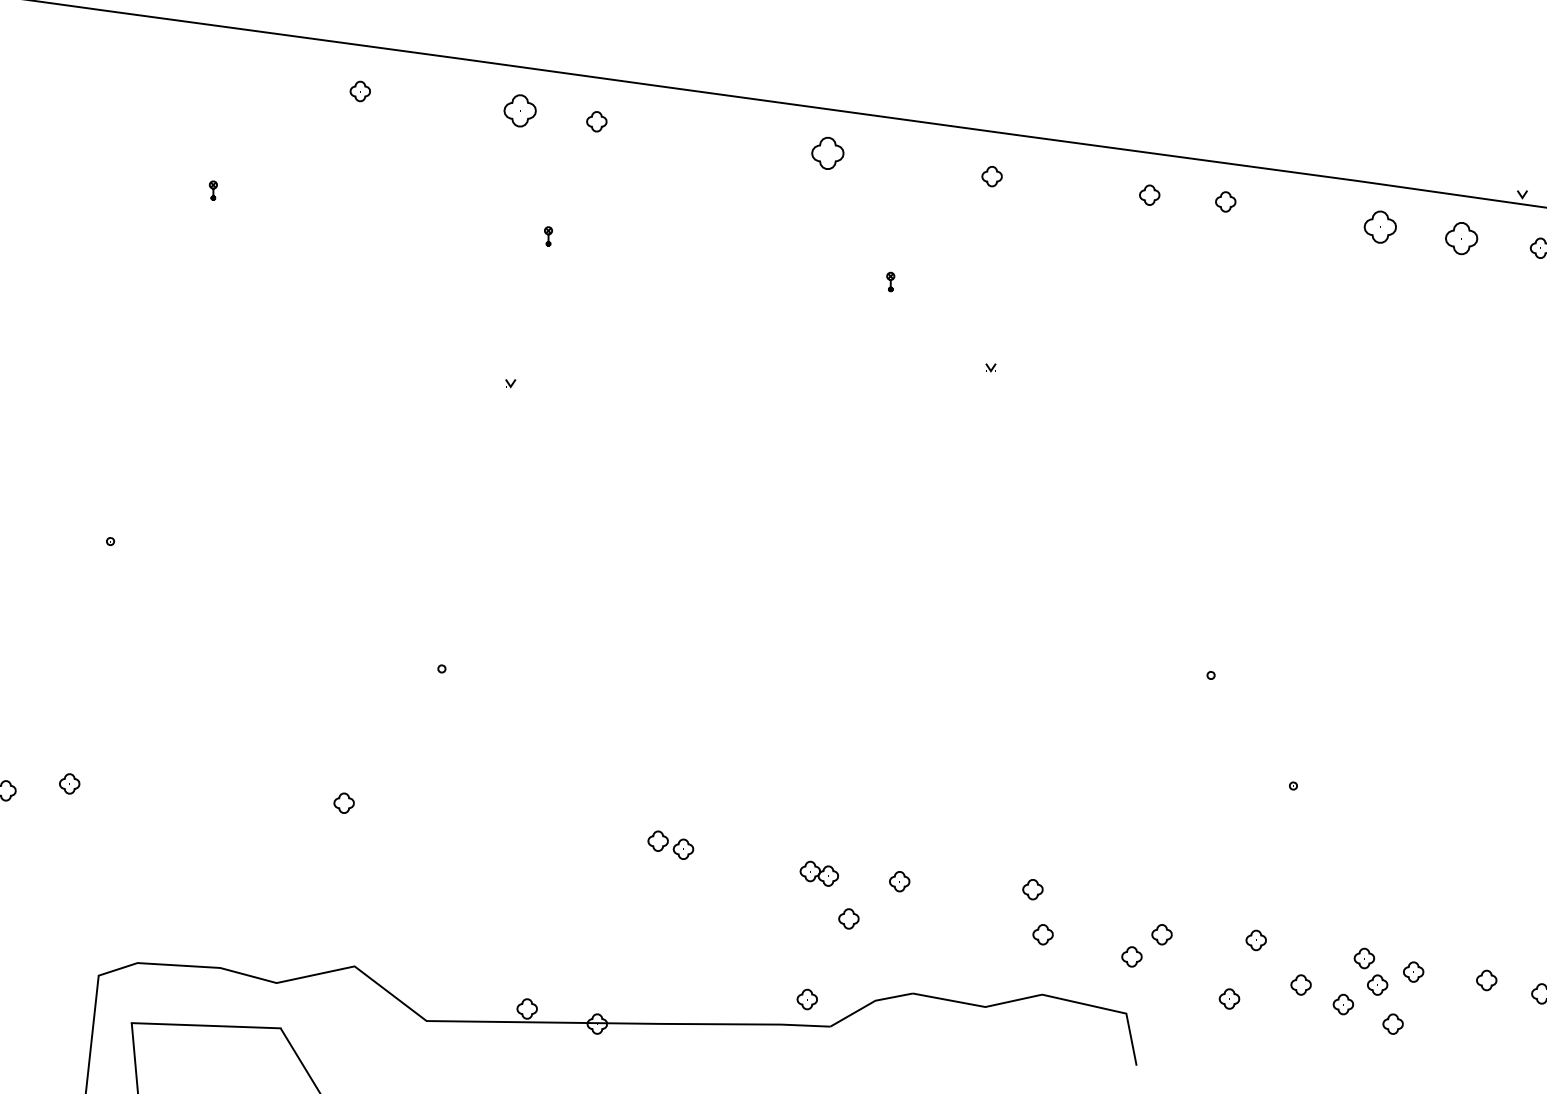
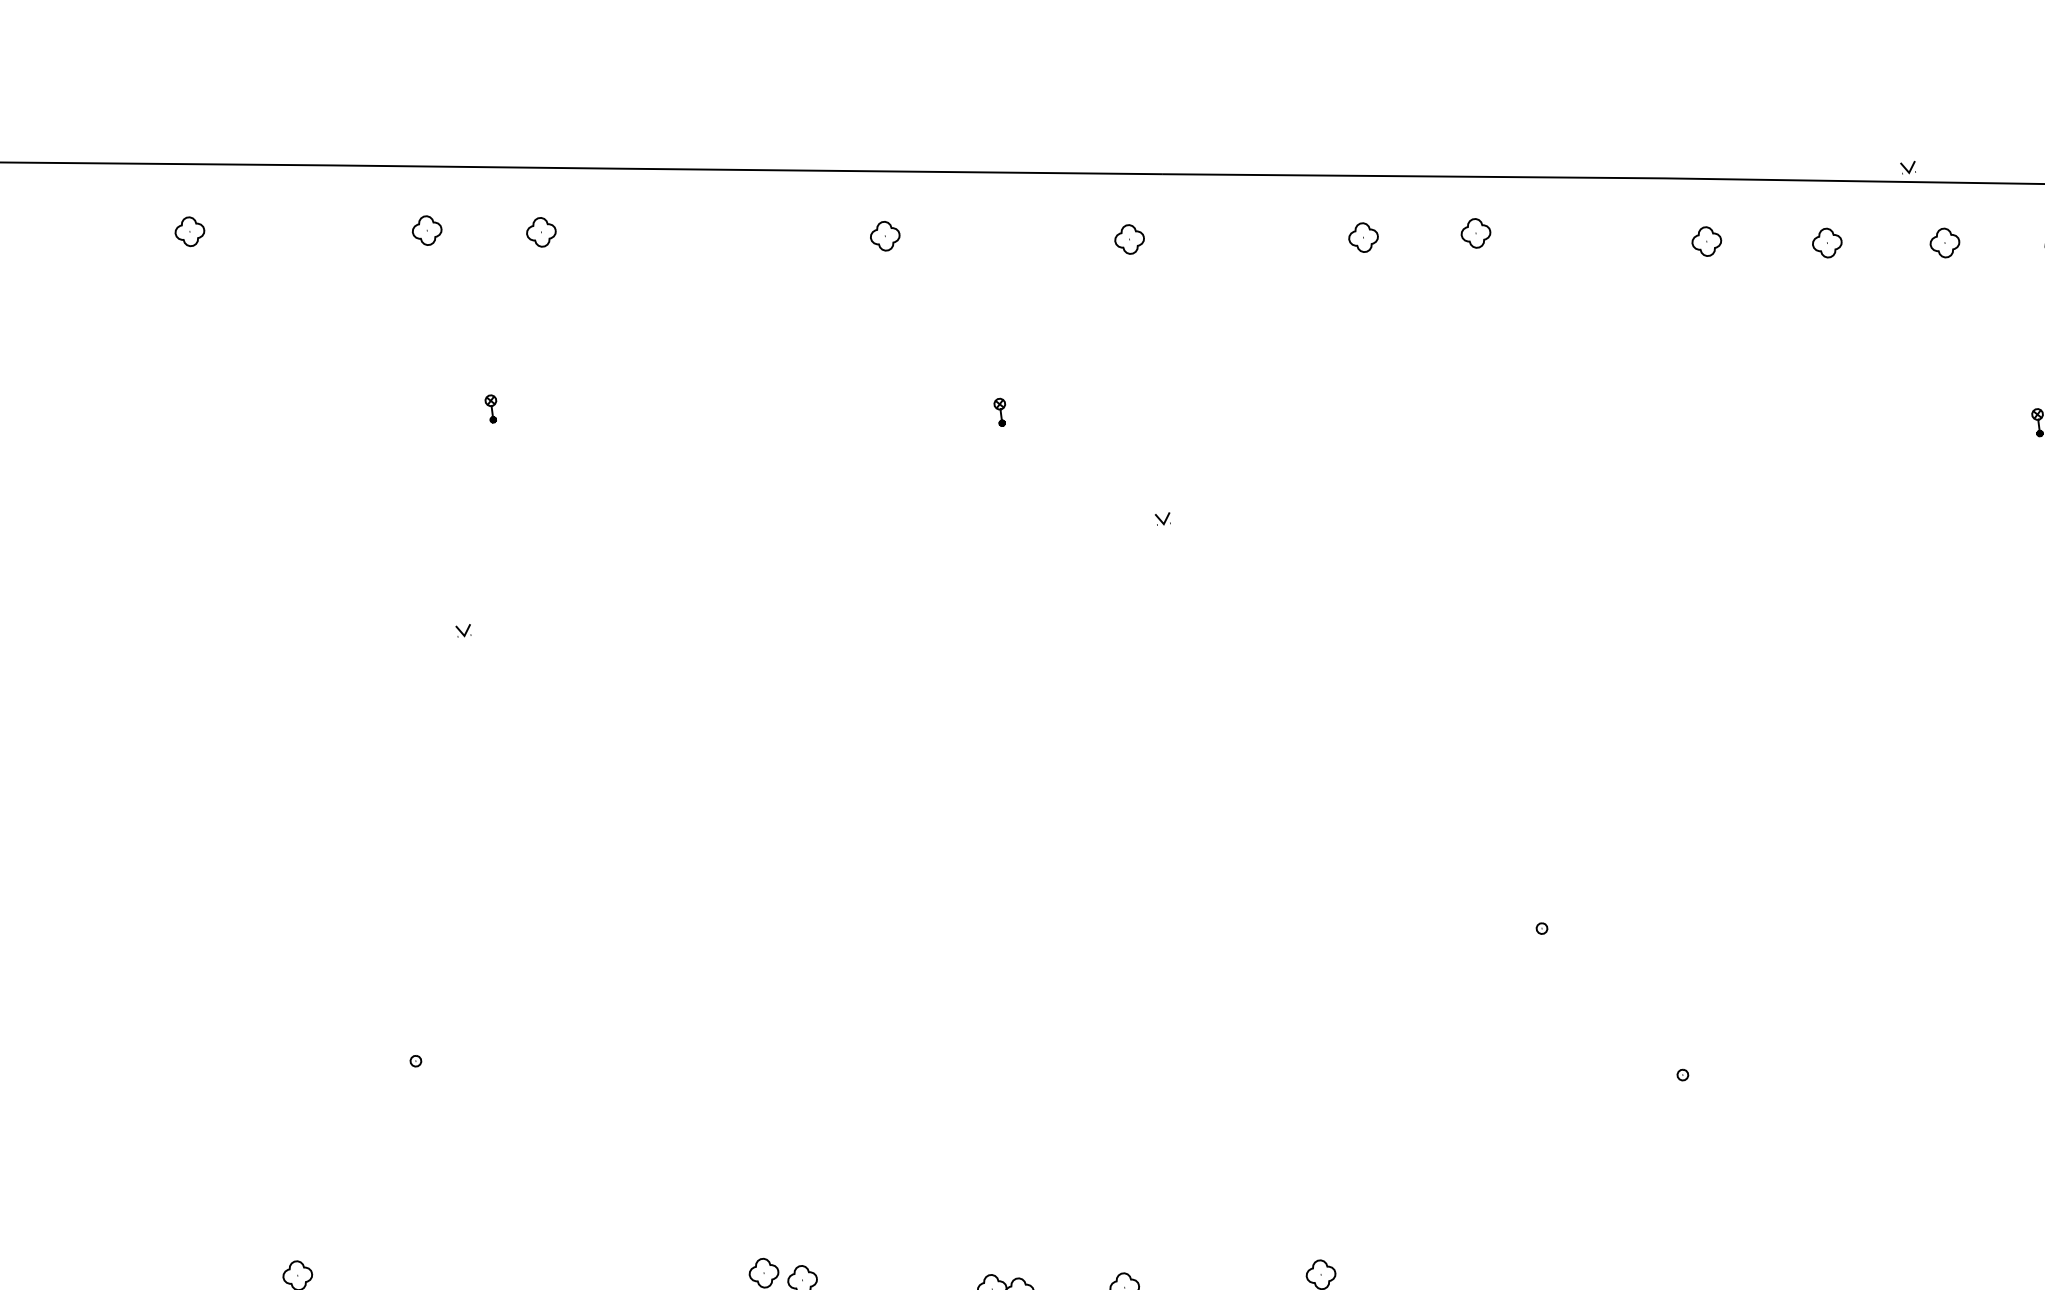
part: (519, 110) -> (426, 230), size x0.62
part: (827, 153) -> (884, 236), size x0.62
part: (1380, 226) -> (1706, 240), size x0.62
part: (1460, 237) -> (1825, 242), size x0.62

